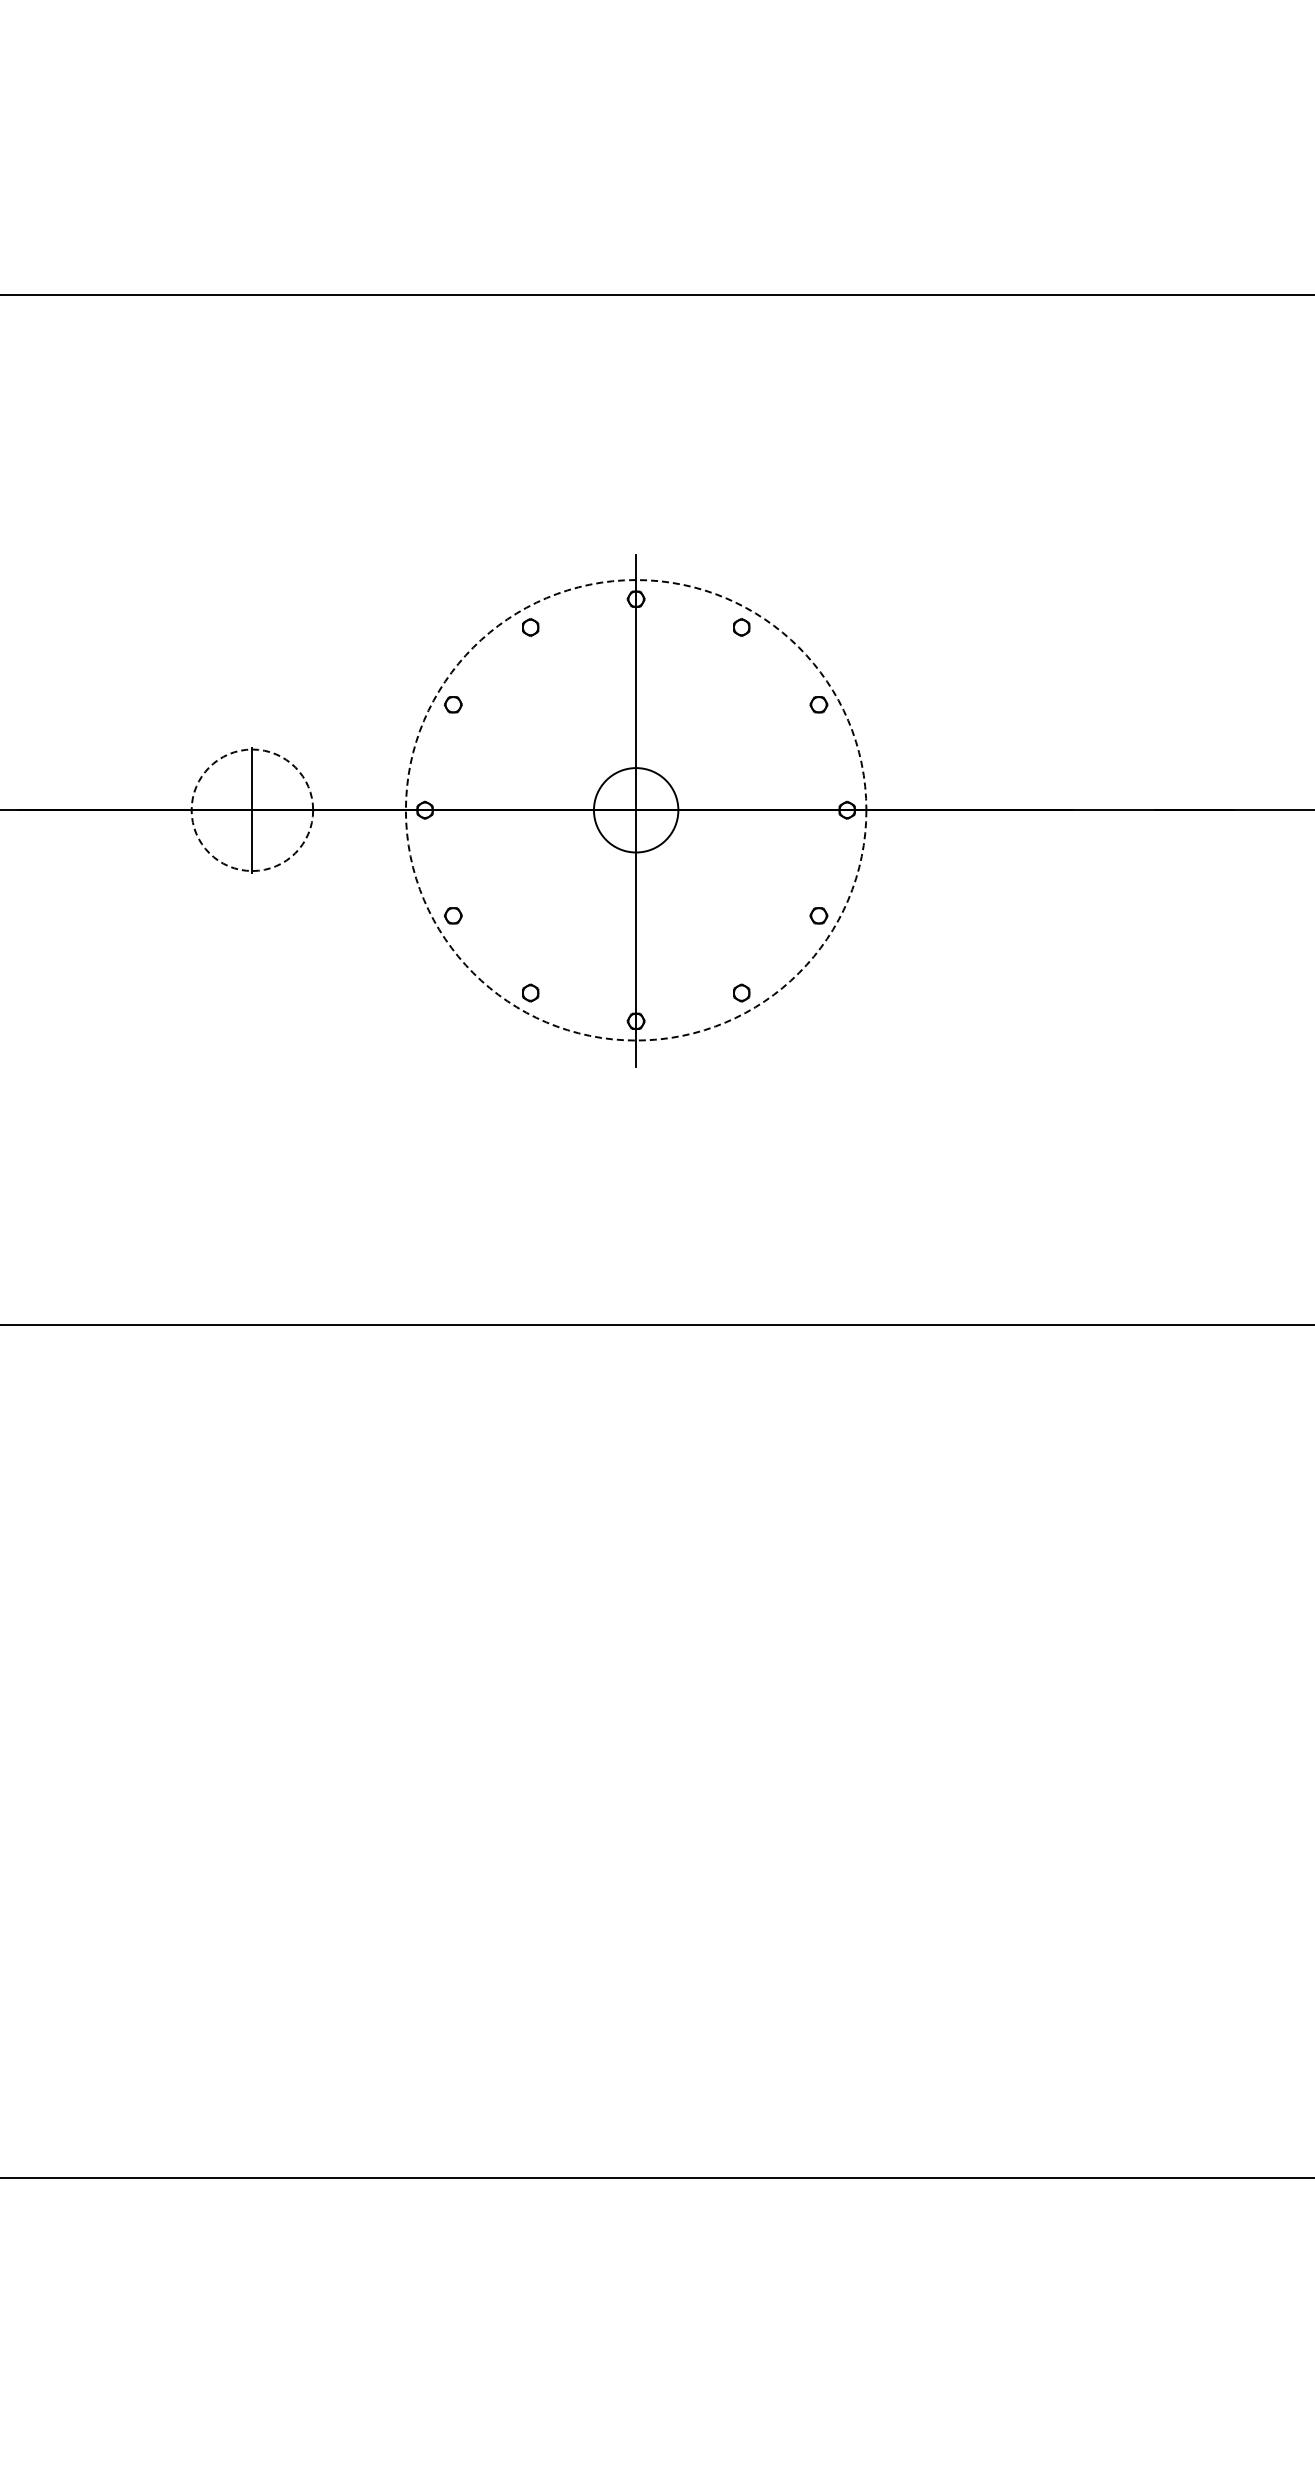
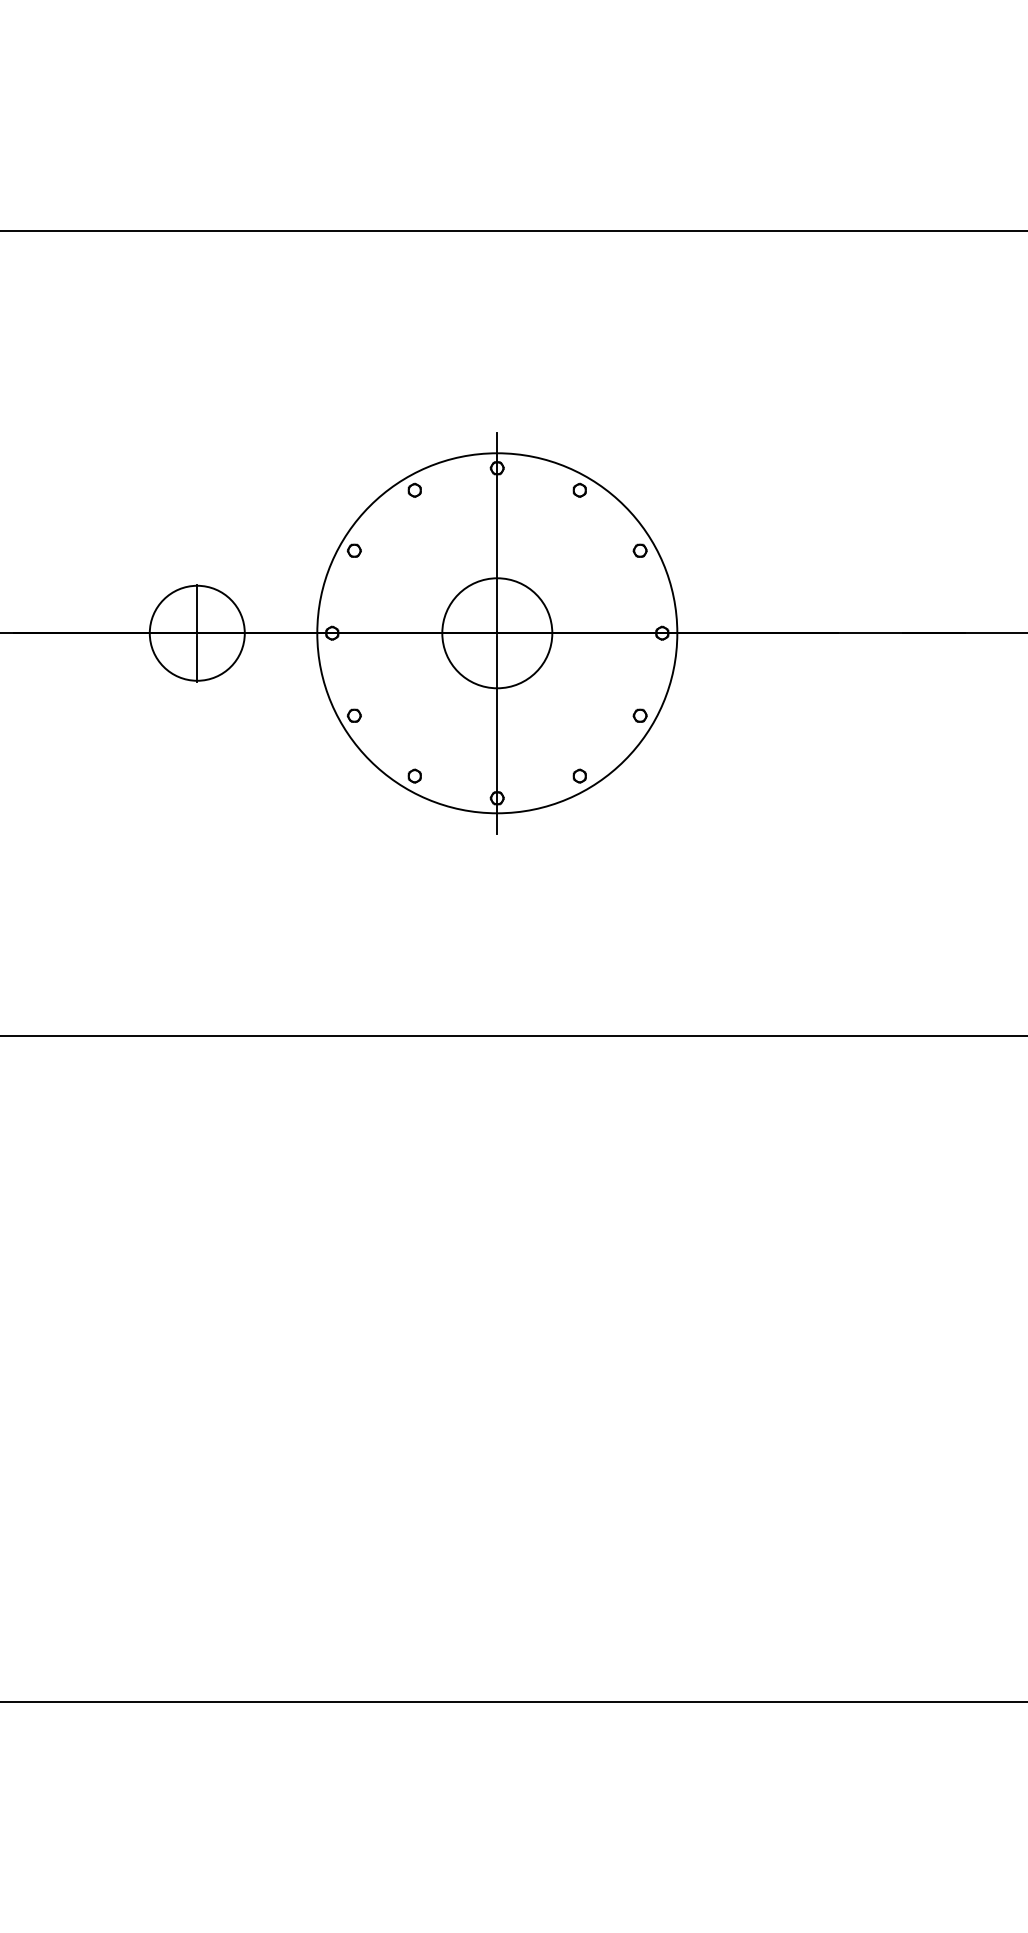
circle: (635, 809) -> (496, 632), size x1.67
circle: (252, 810) -> (197, 633), dashed -> solid
circle: (635, 810) -> (496, 633), dashed -> solid

